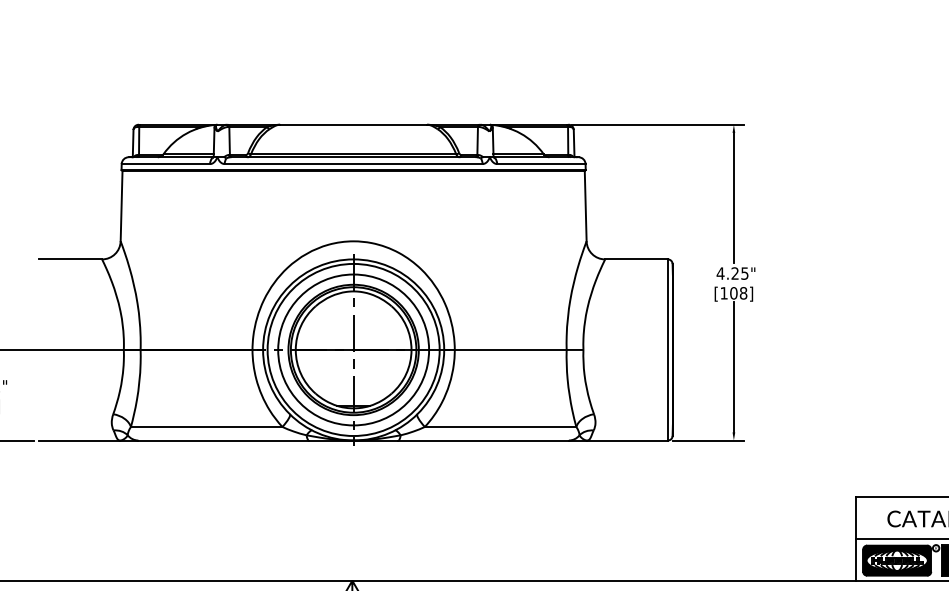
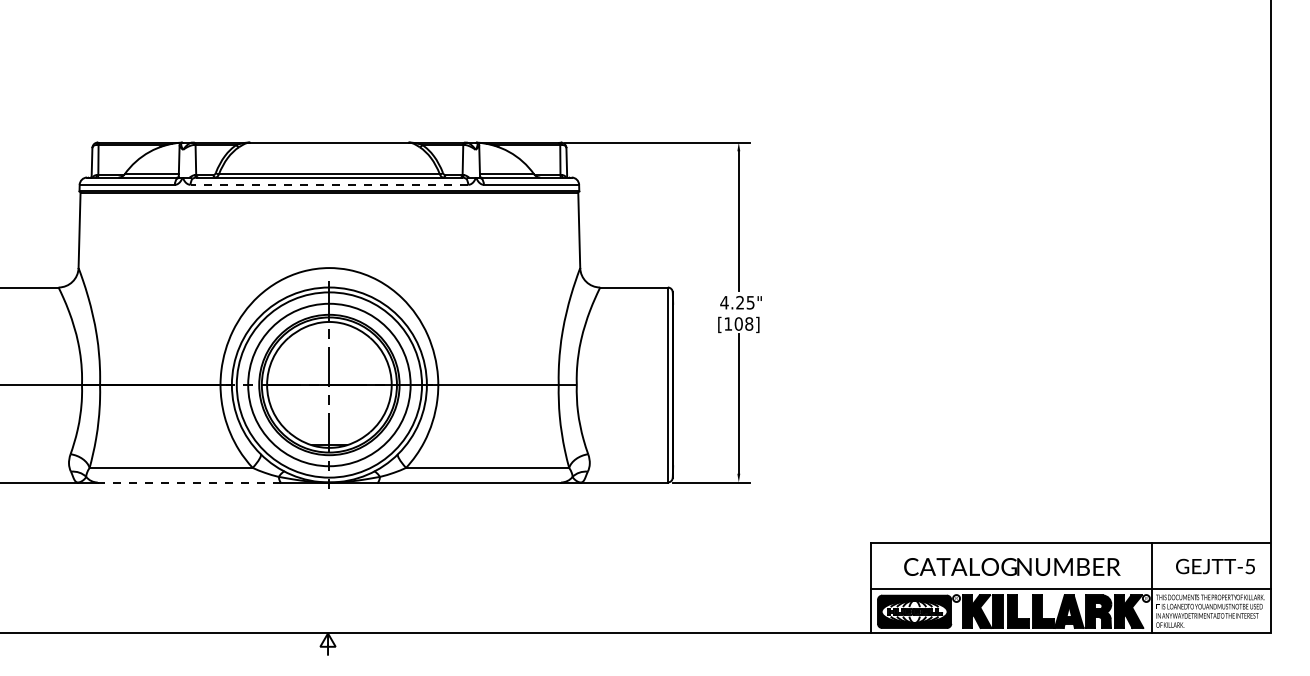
line: (353, 163) -> (329, 184), solid -> dashed
line: (223, 440) -> (189, 482), solid -> dashed

